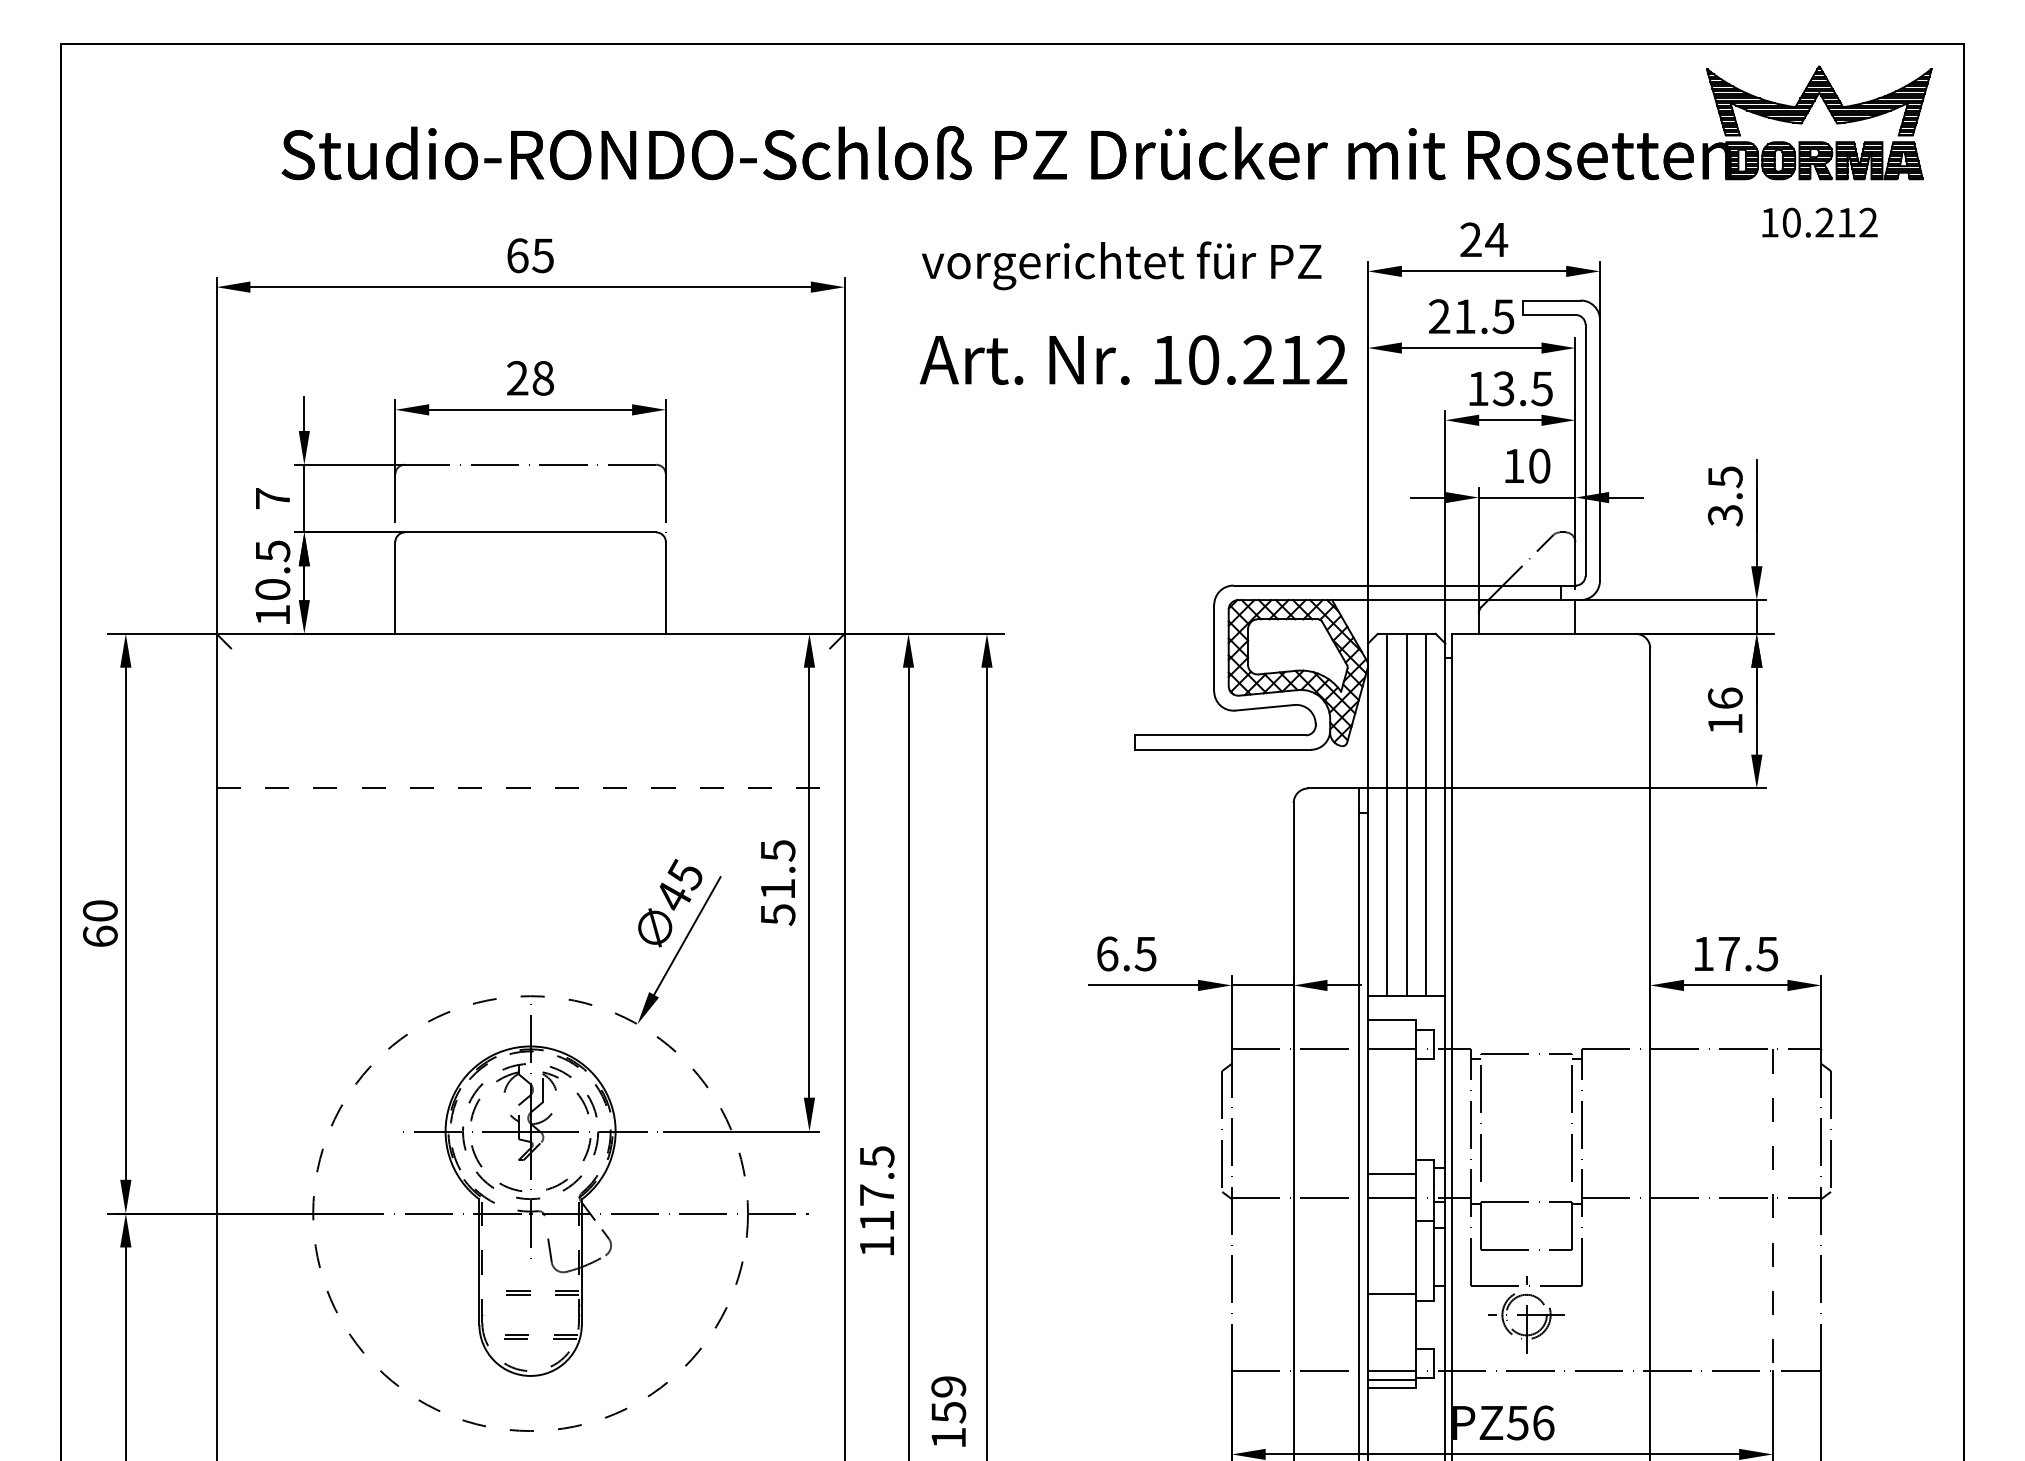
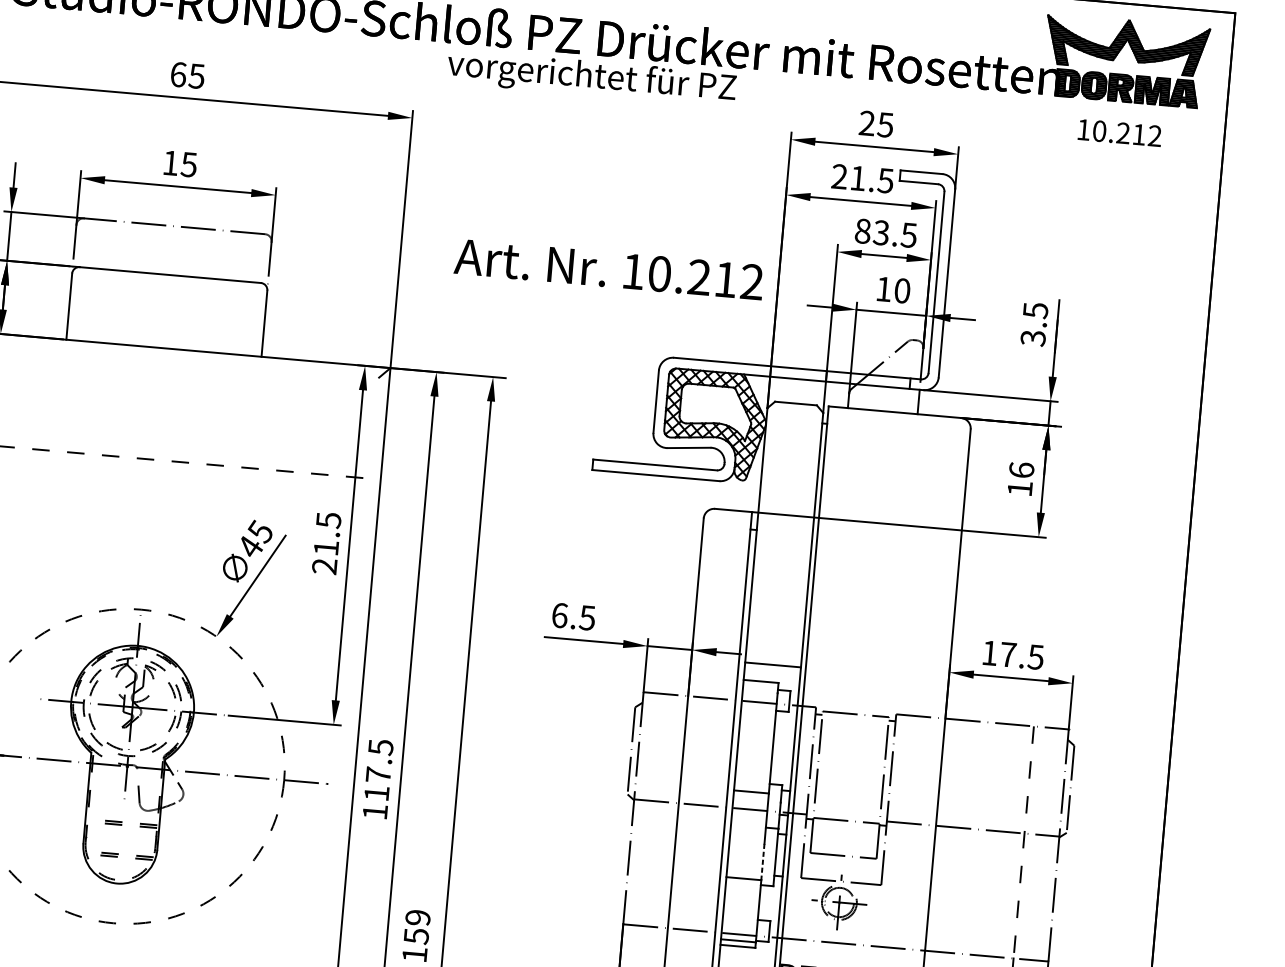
text: (1496, 240) -> (885, 125), 24 -> 25
text: (1121, 265) -> (591, 77), moved
text: (1133, 359) -> (609, 269), moved
text: (530, 378) -> (180, 164), 28 -> 15
text: (1477, 388) -> (862, 231), 13.5 -> 83.5
line: (1387, 814) -> (770, 532), removed
line: (1406, 814) -> (784, 533), removed
line: (1426, 814) -> (798, 535), removed
text: (777, 914) -> (324, 566), 51.5 -> 21.5
line: (1416, 1269) -> (762, 862), solid -> dashed

